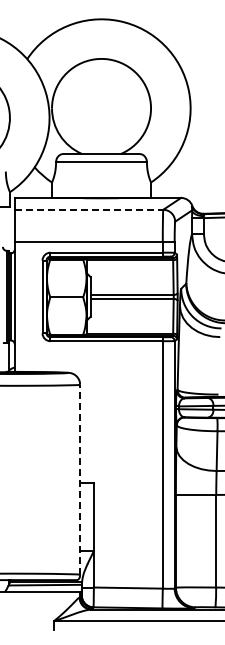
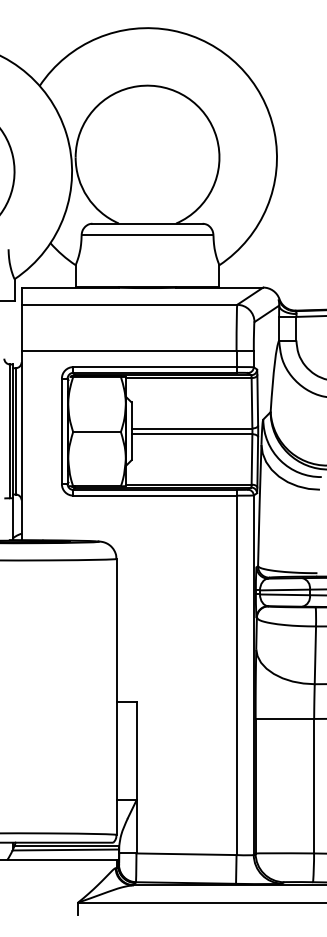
line: (89, 209) -> (130, 304), dashed -> solid
line: (80, 479) -> (117, 696), dashed -> solid

